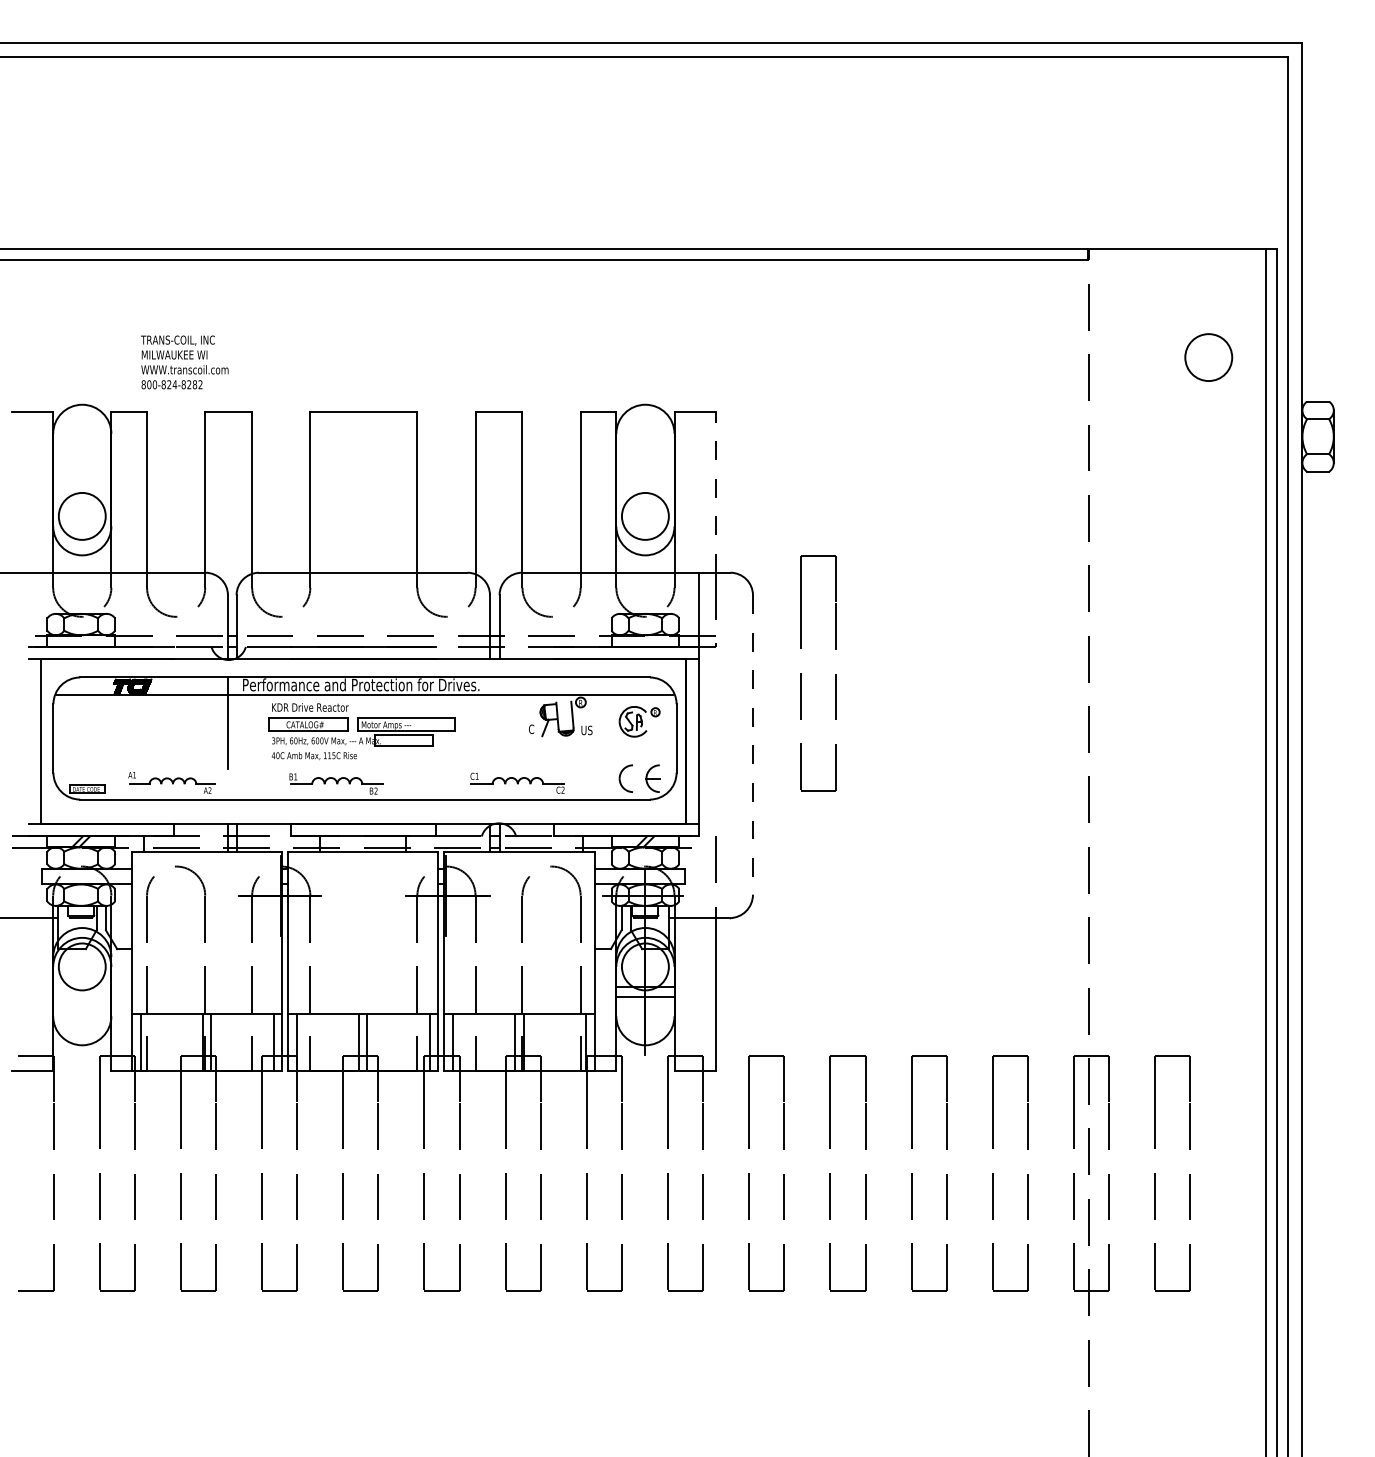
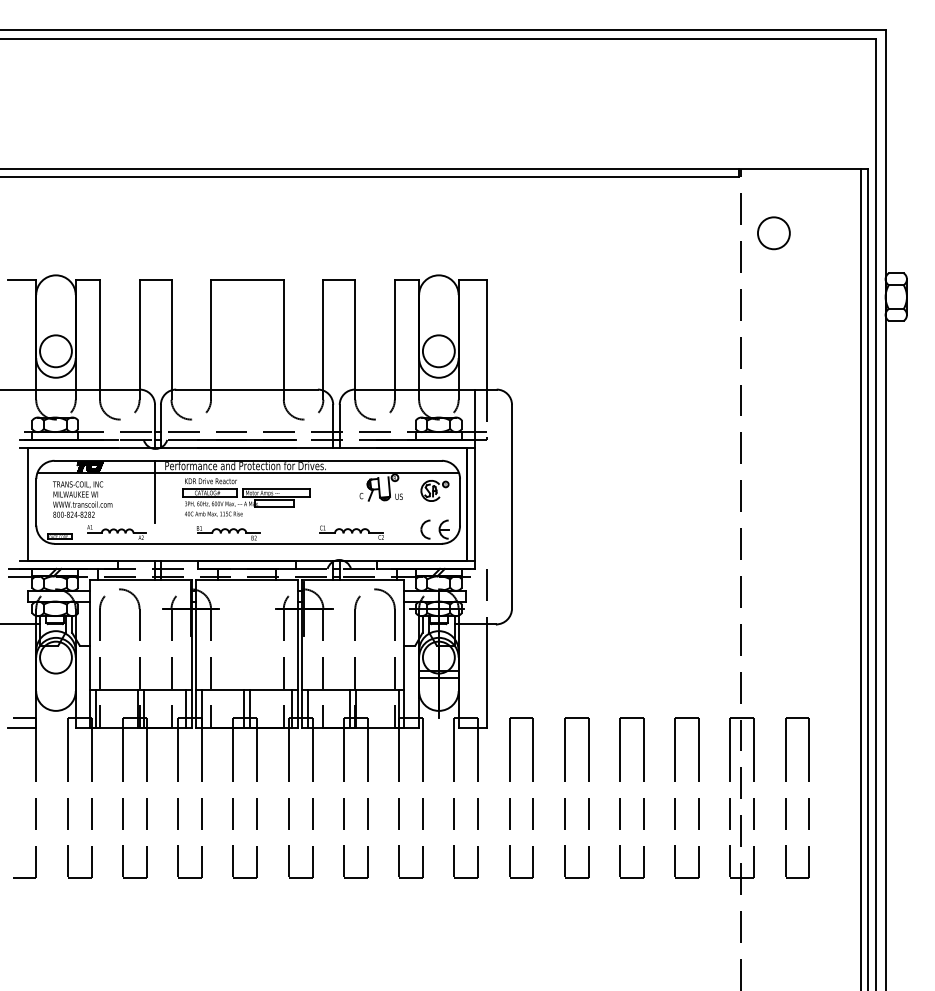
circle: (1208, 357) -> (773, 233), moved
text: (184, 362) -> (82, 499), moved
line: (715, 493) -> (486, 335), dashed -> solid
part: (802, 674) -> (545, 458), removed
line: (753, 744) -> (512, 506), dashed -> solid

